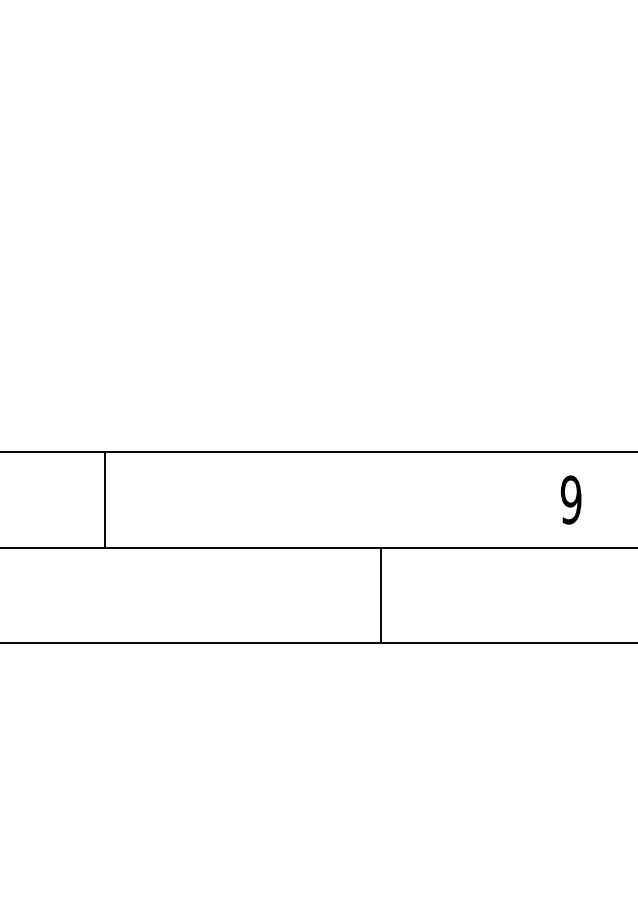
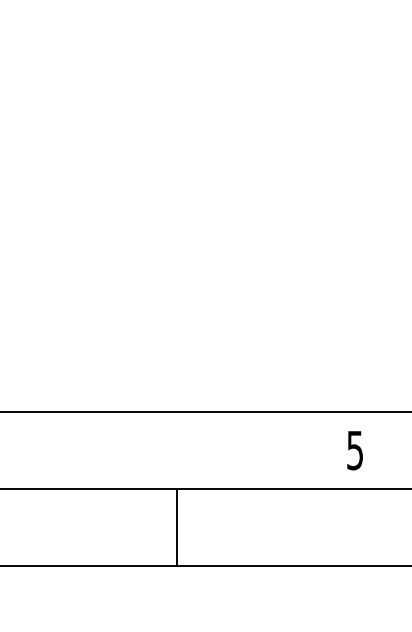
text: (570, 499) -> (354, 450), 9 -> 5
line: (380, 594) -> (177, 526), moved

